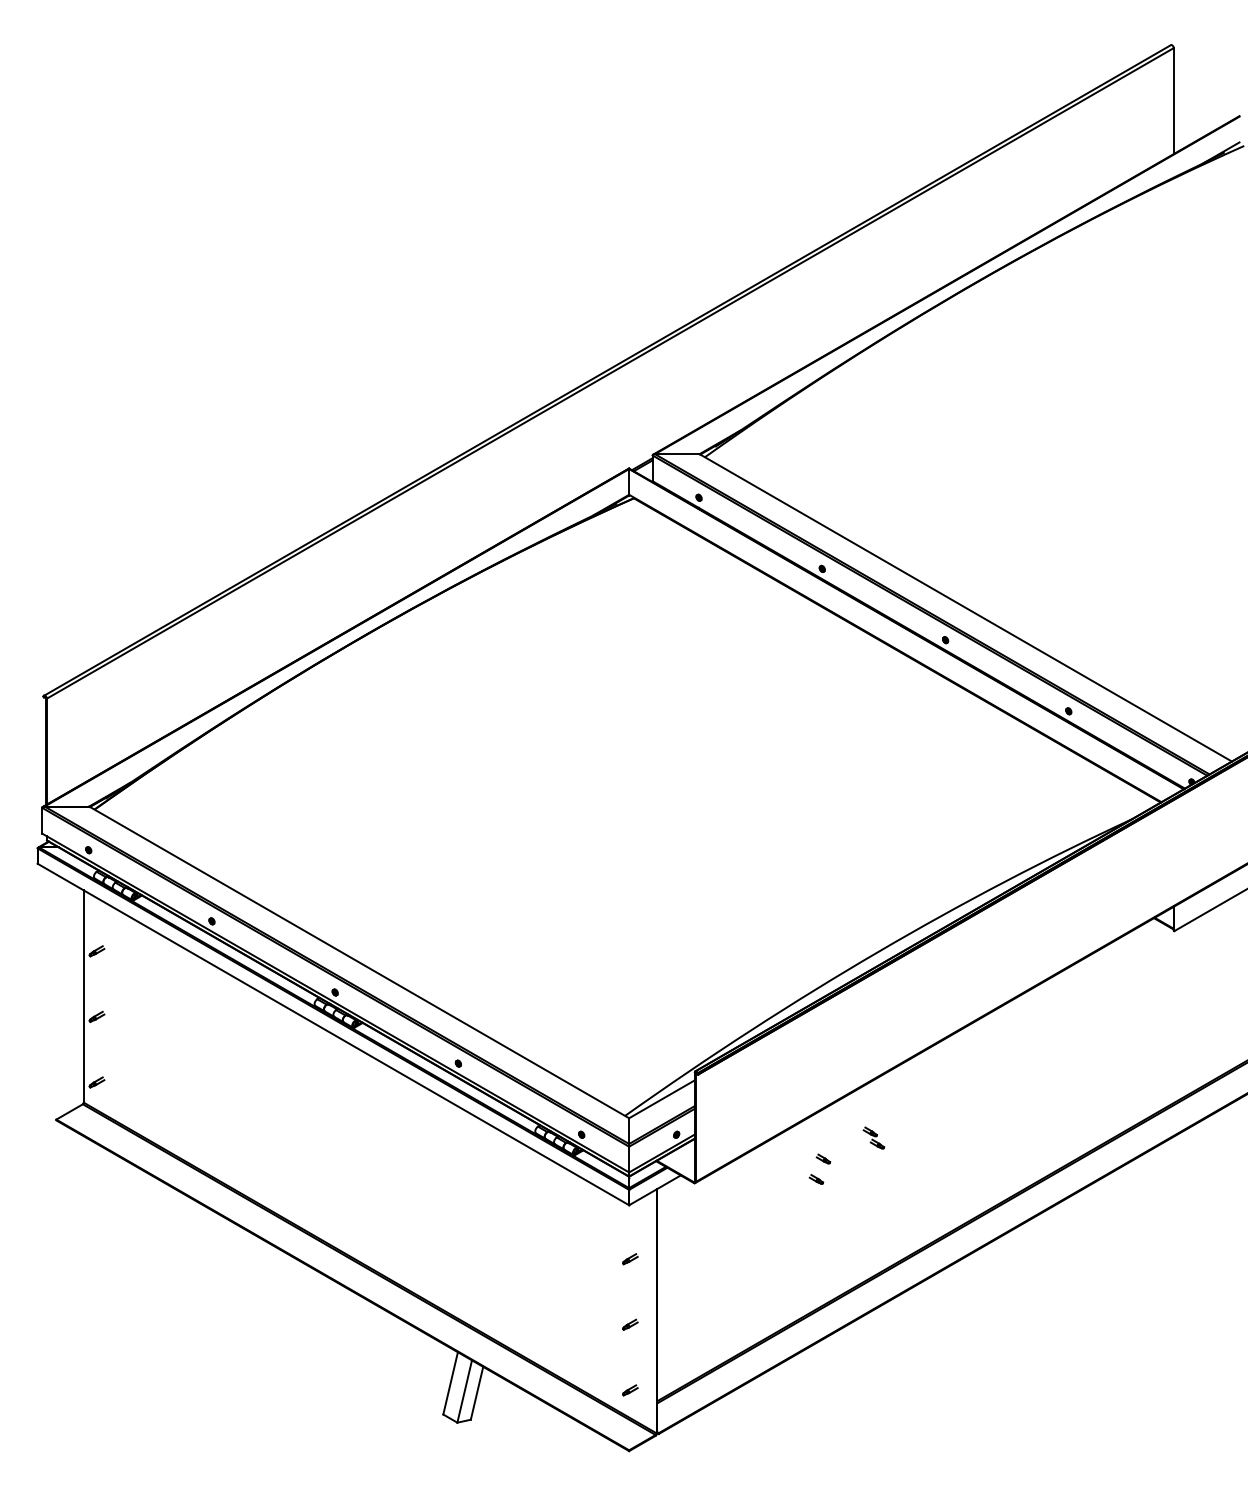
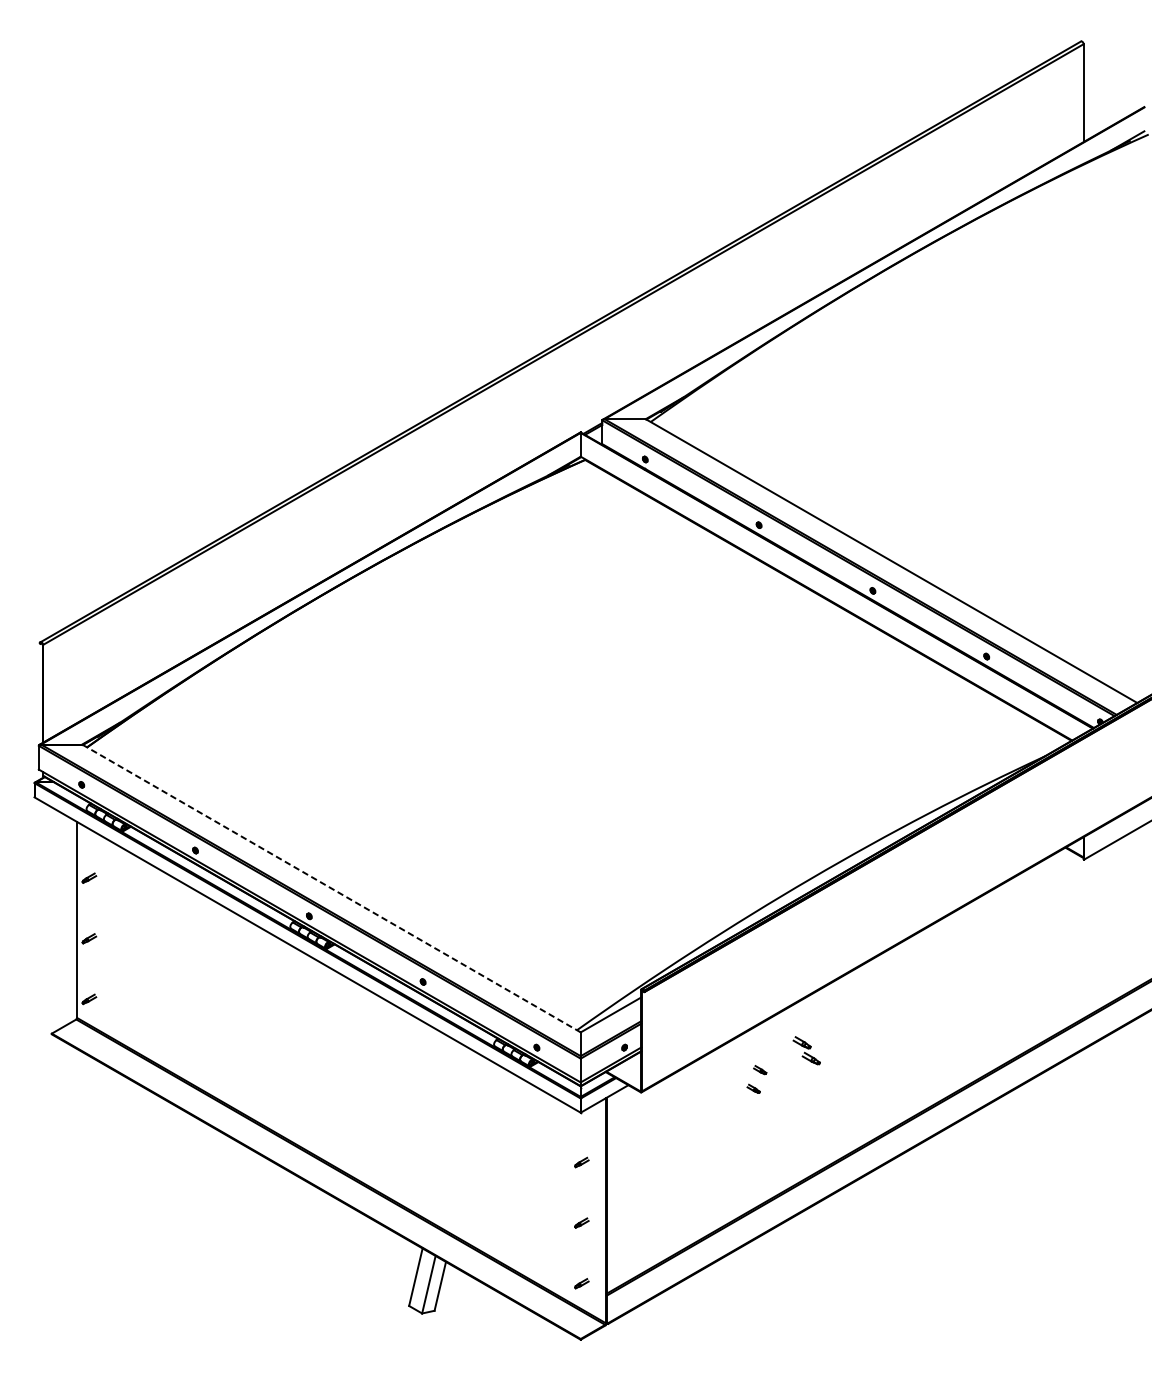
line: (359, 962) -> (331, 888), solid -> dashed
part: (873, 1137) -> (806, 1050), size x1.4

